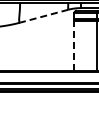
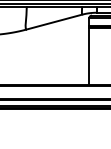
line: (44, 16) -> (54, 22), dashed -> solid
line: (74, 46) -> (89, 56), dashed -> solid

